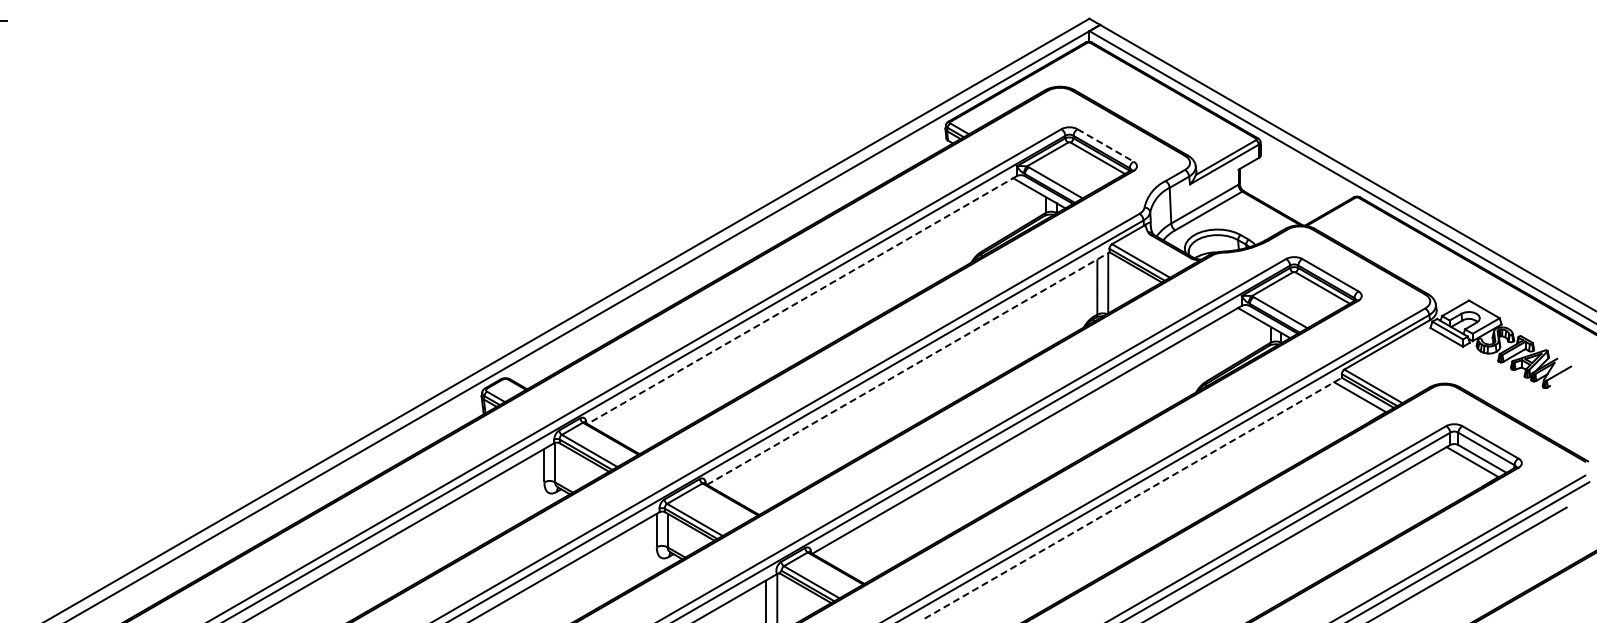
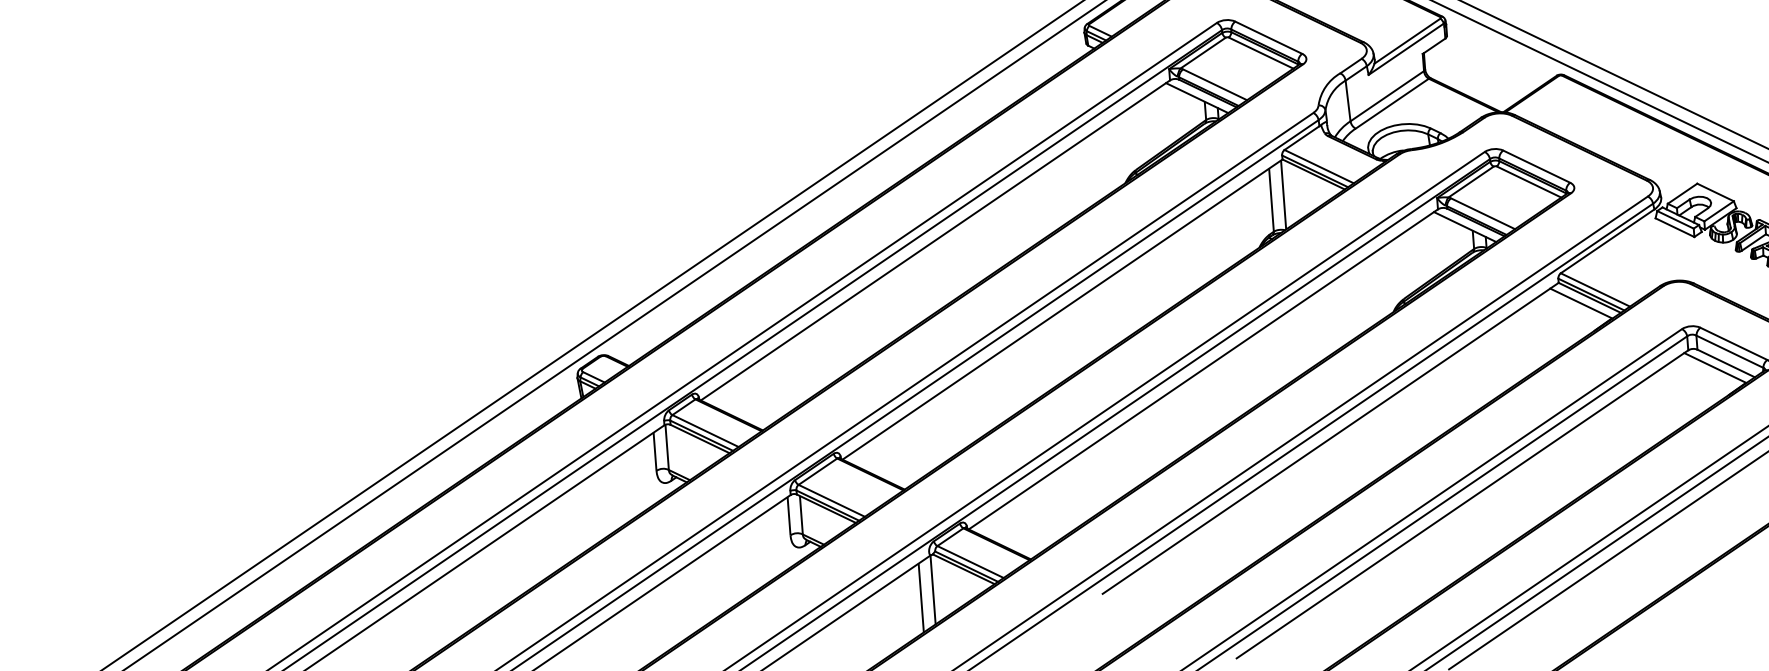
line: (1106, 145) -> (1269, 37), dashed -> solid
line: (802, 300) -> (935, 240), dashed -> solid
line: (908, 368) -> (1062, 309), dashed -> solid
line: (1133, 498) -> (1330, 438), dashed -> solid

